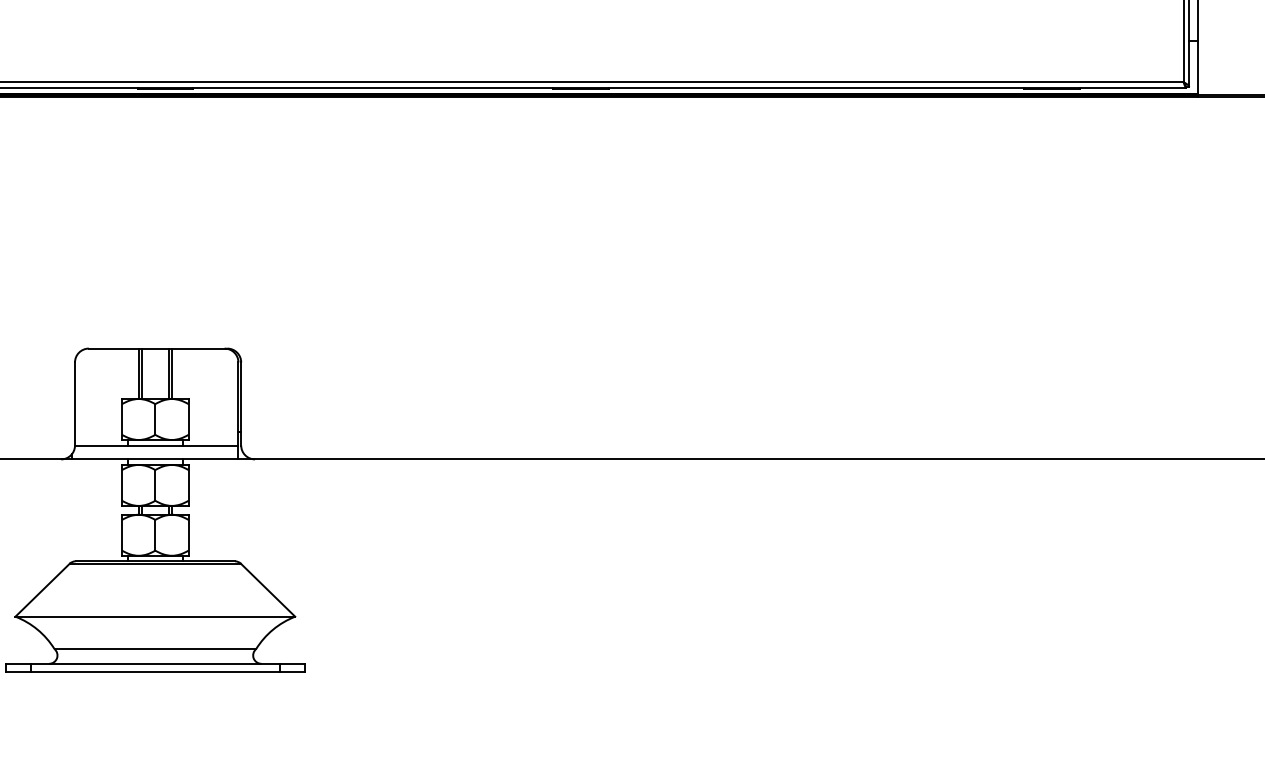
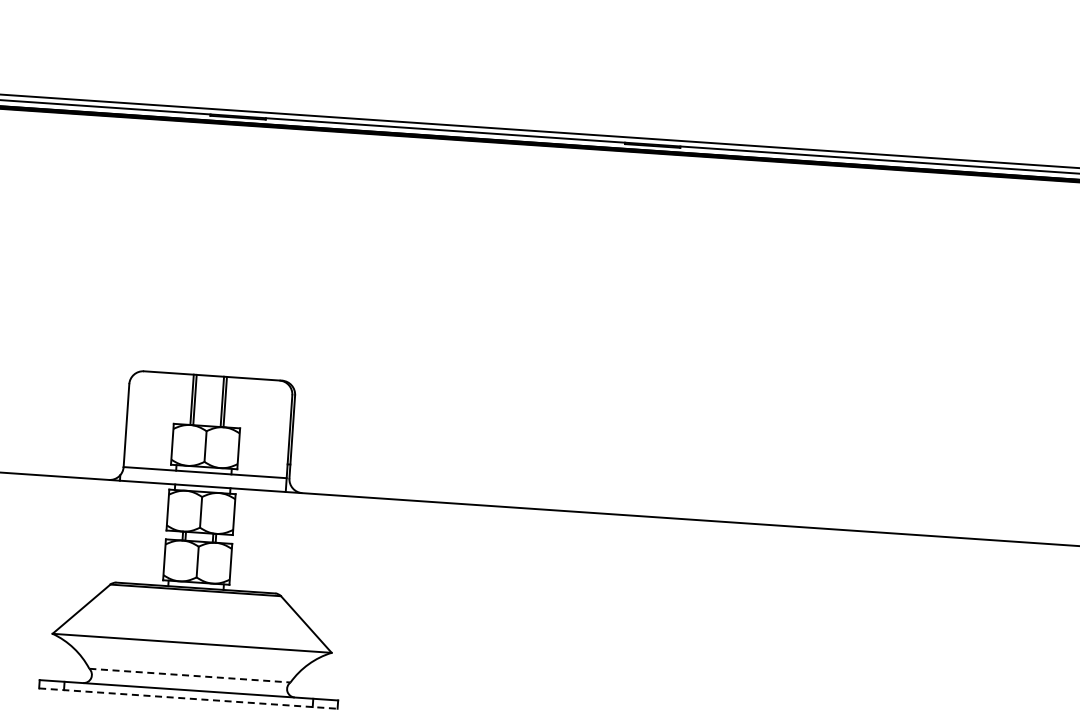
line: (155, 649) -> (190, 676), solid -> dashed
line: (155, 672) -> (188, 698), solid -> dashed

